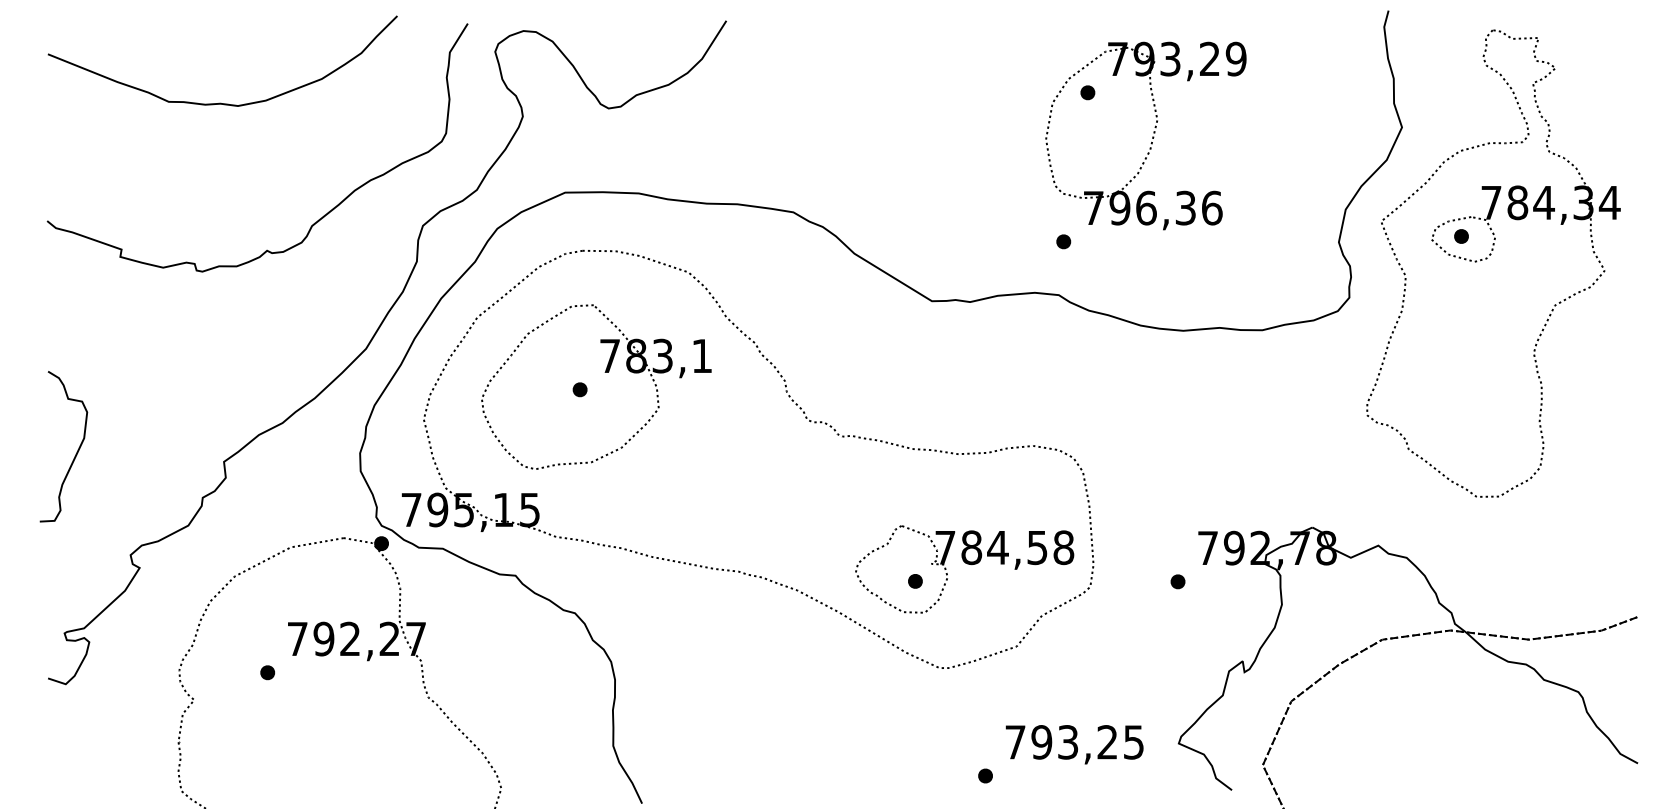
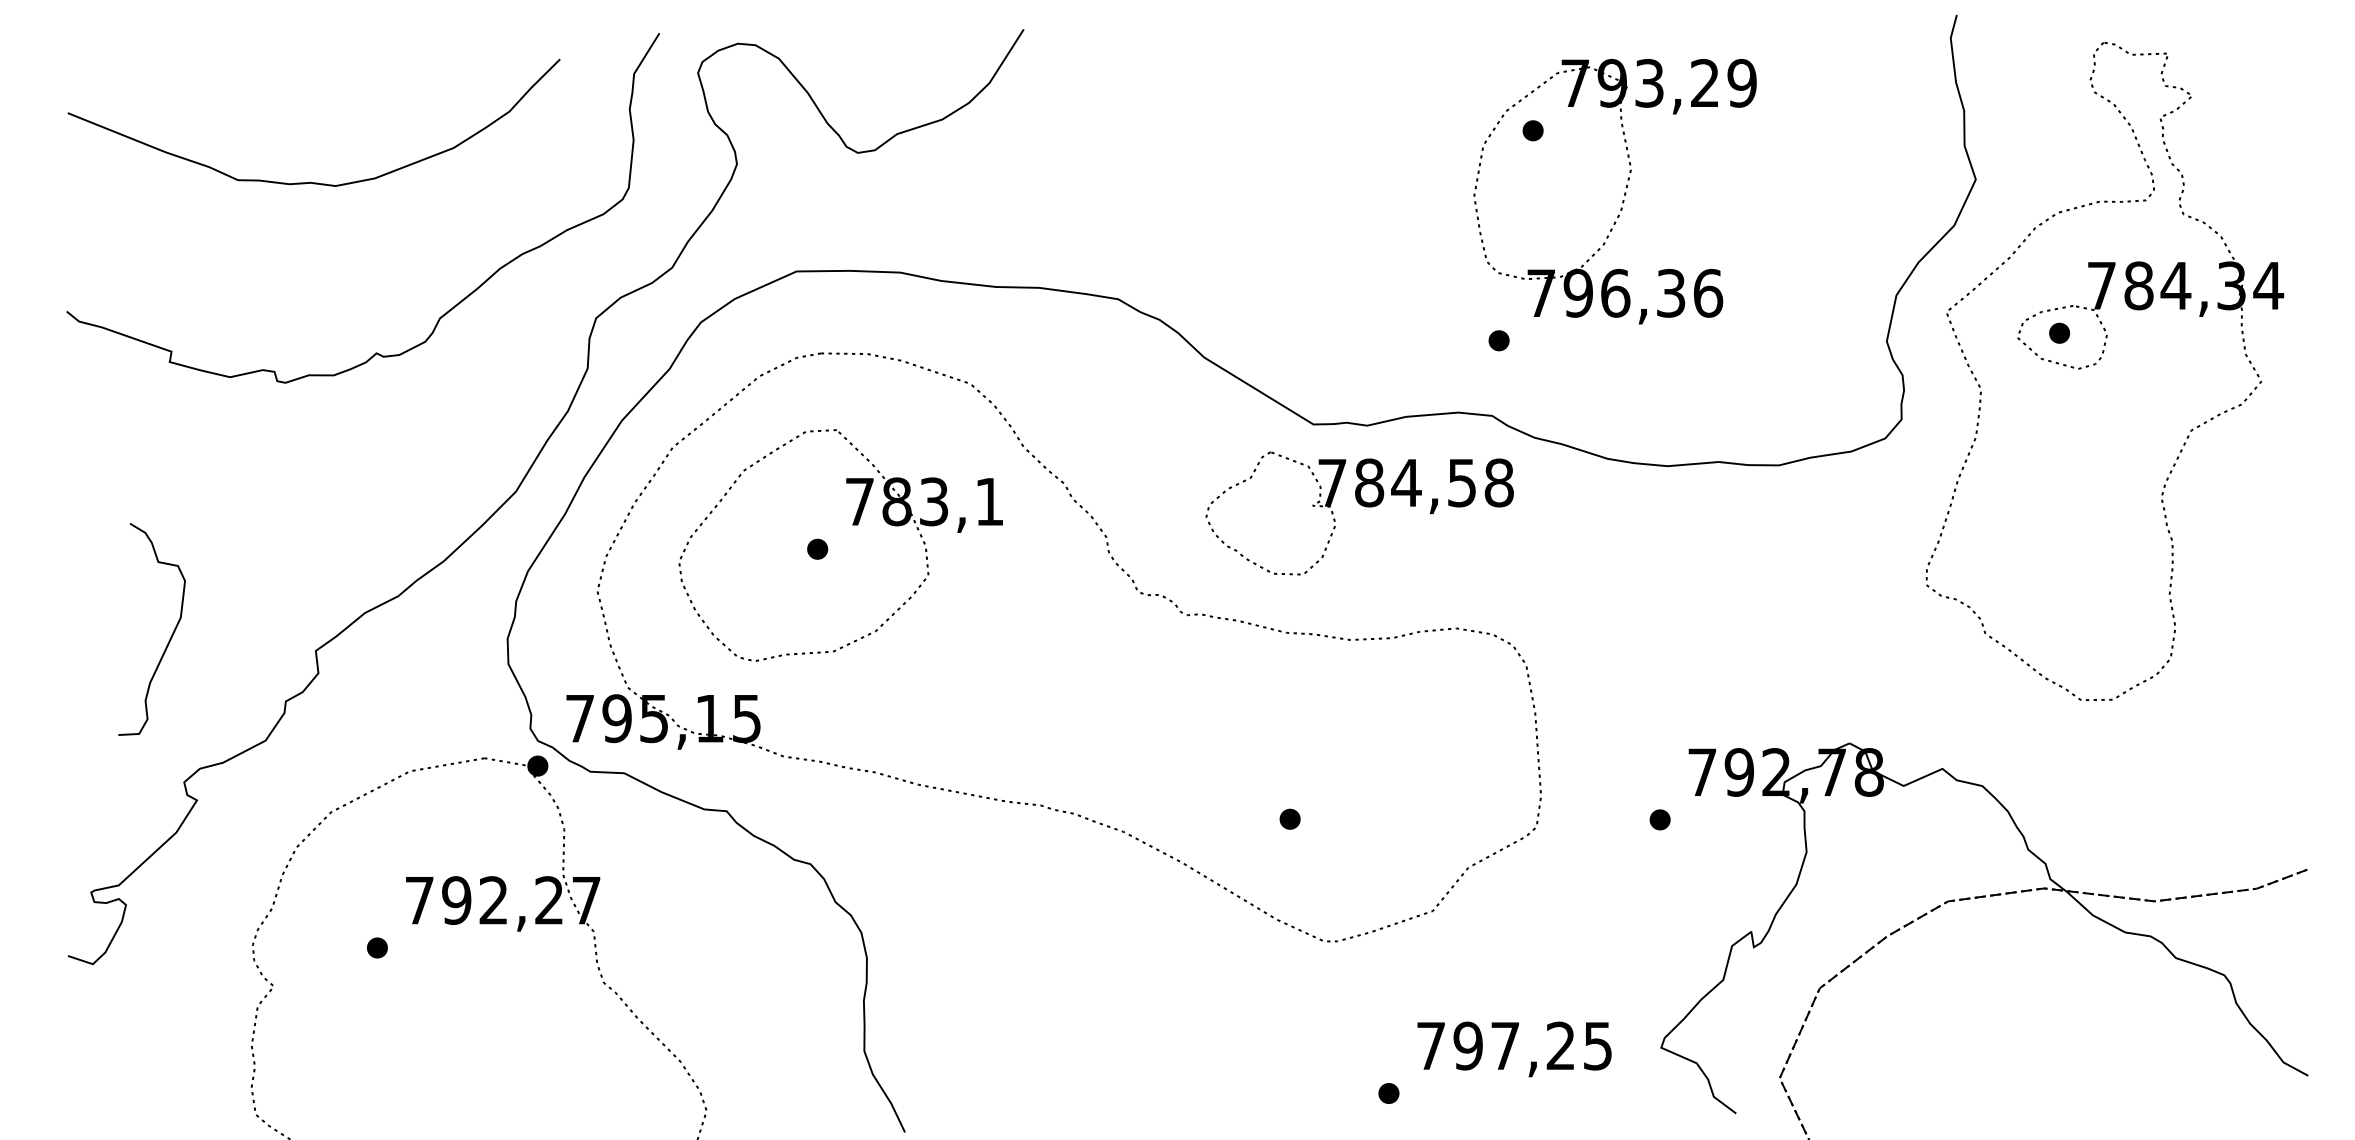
curve: (220, 102) -> (310, 181), moved
curve: (77, 449) -> (171, 633), moved
part: (964, 569) -> (1359, 513), moved
text: (1068, 742) -> (1505, 1046), 793,25 -> 797,25

